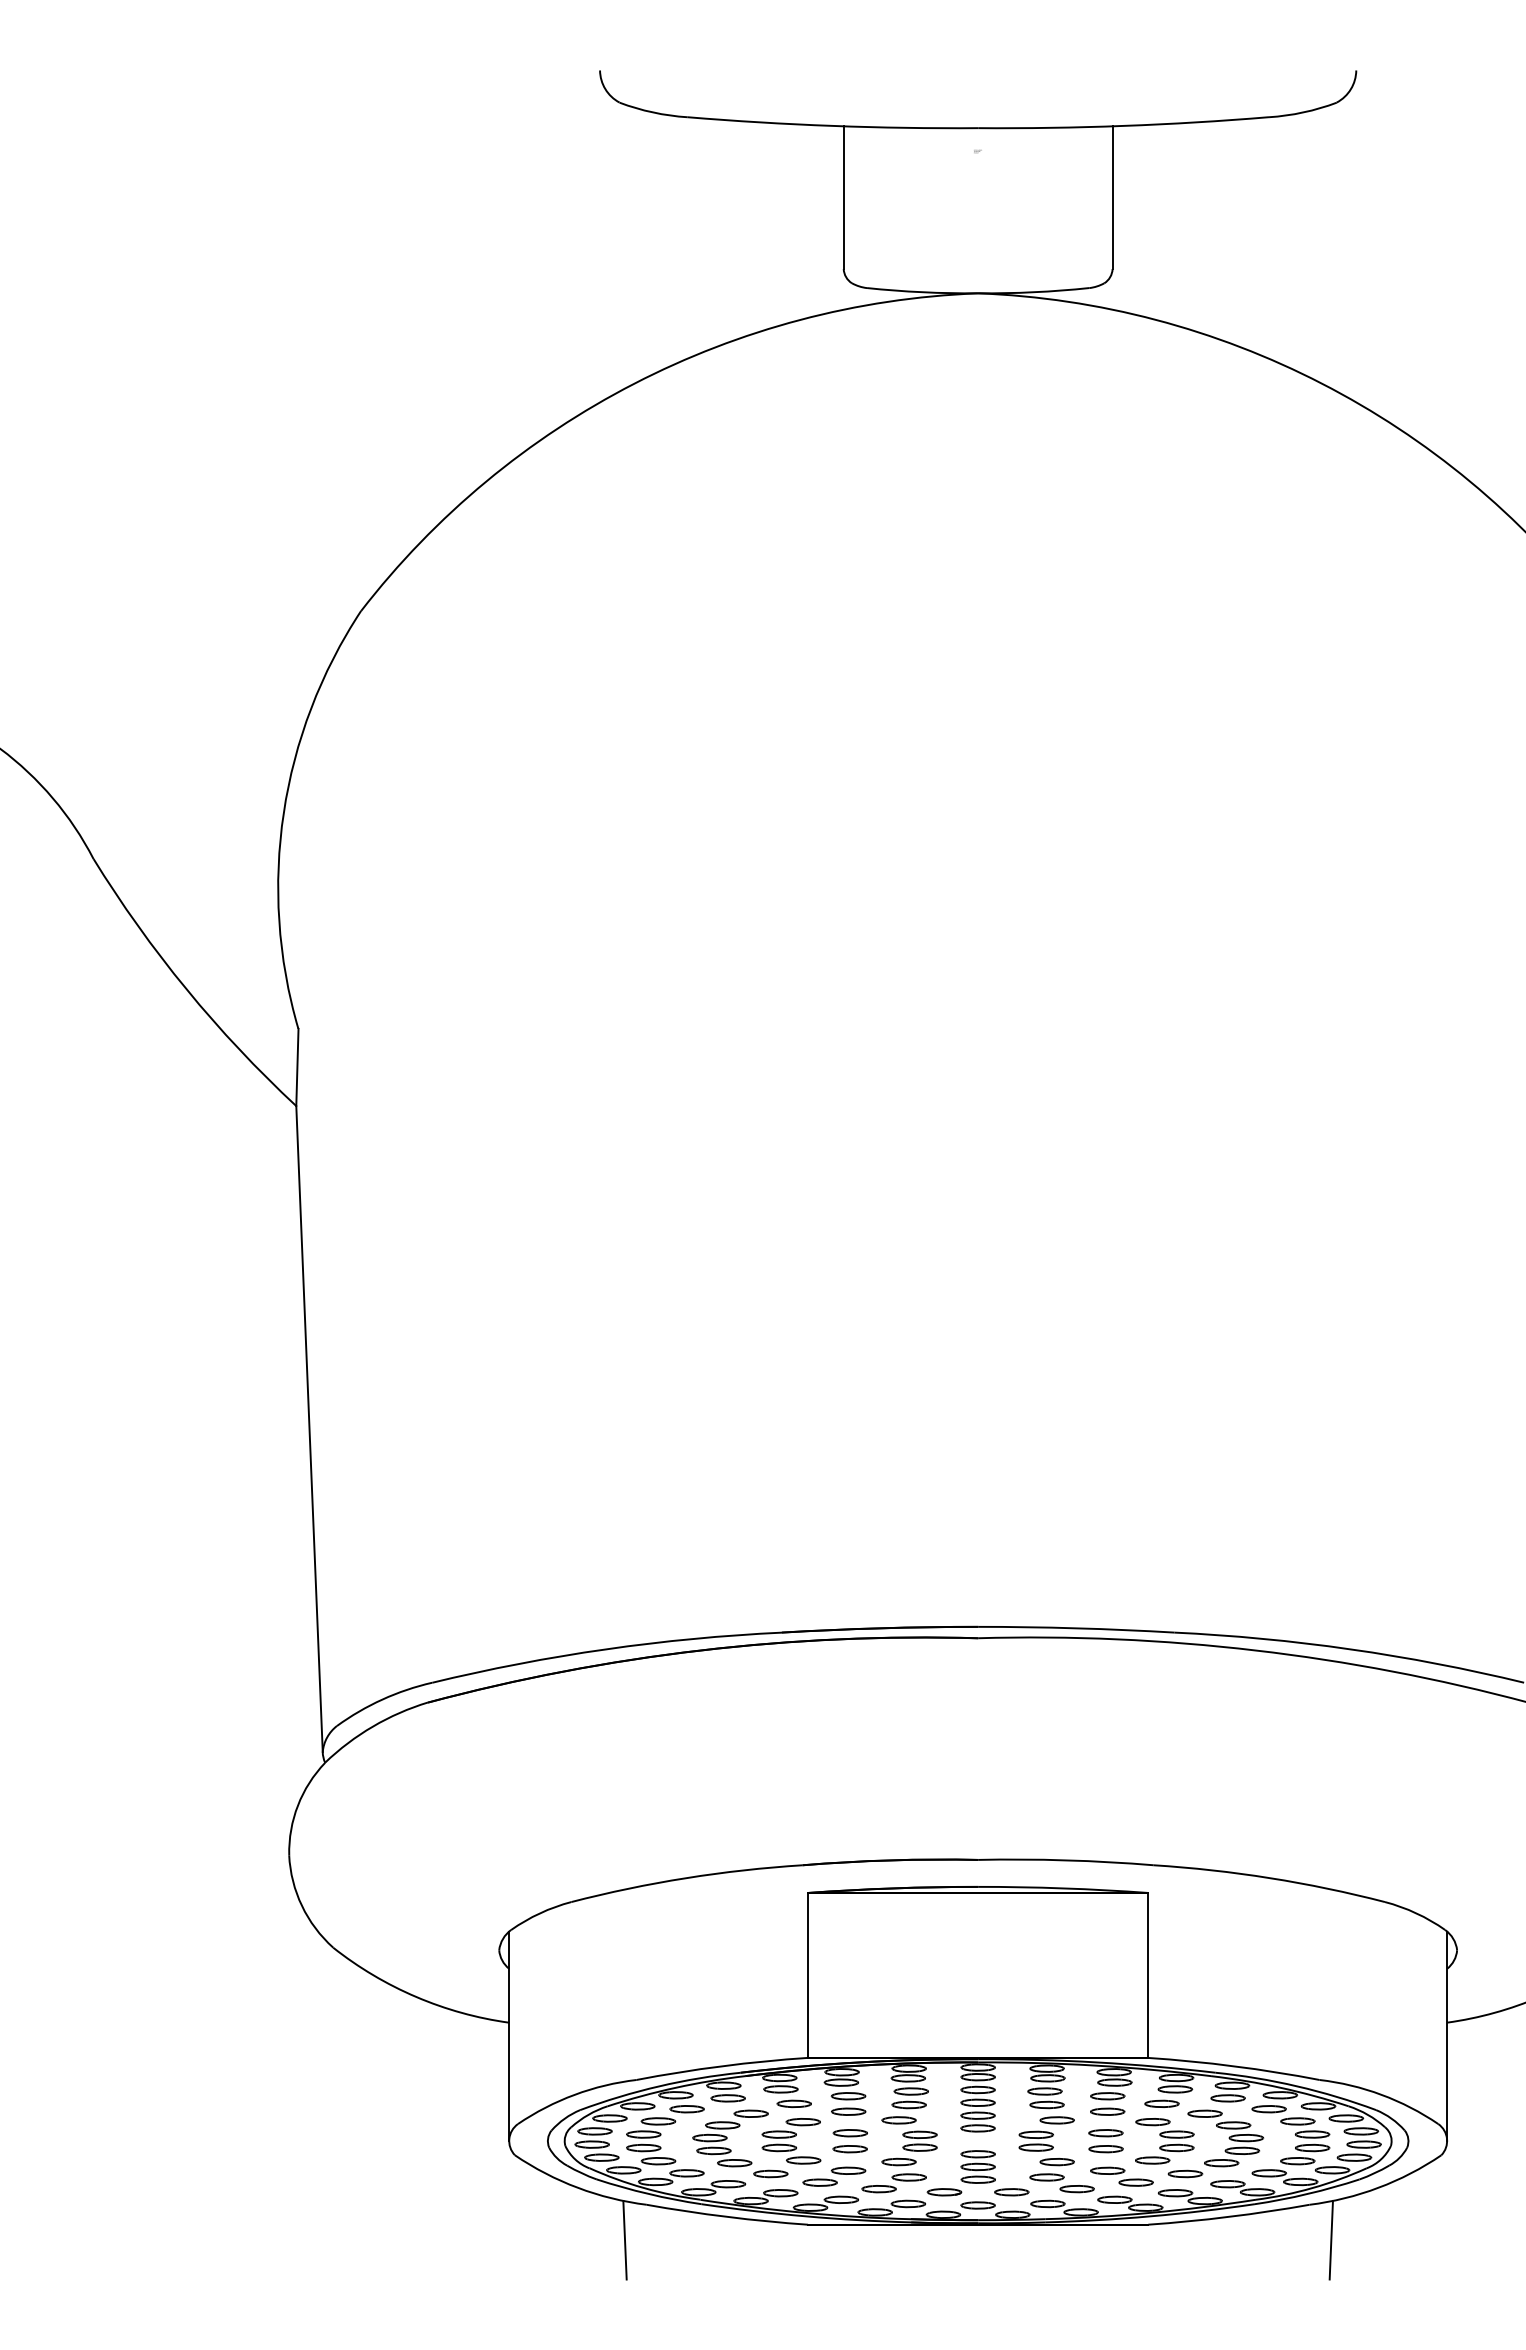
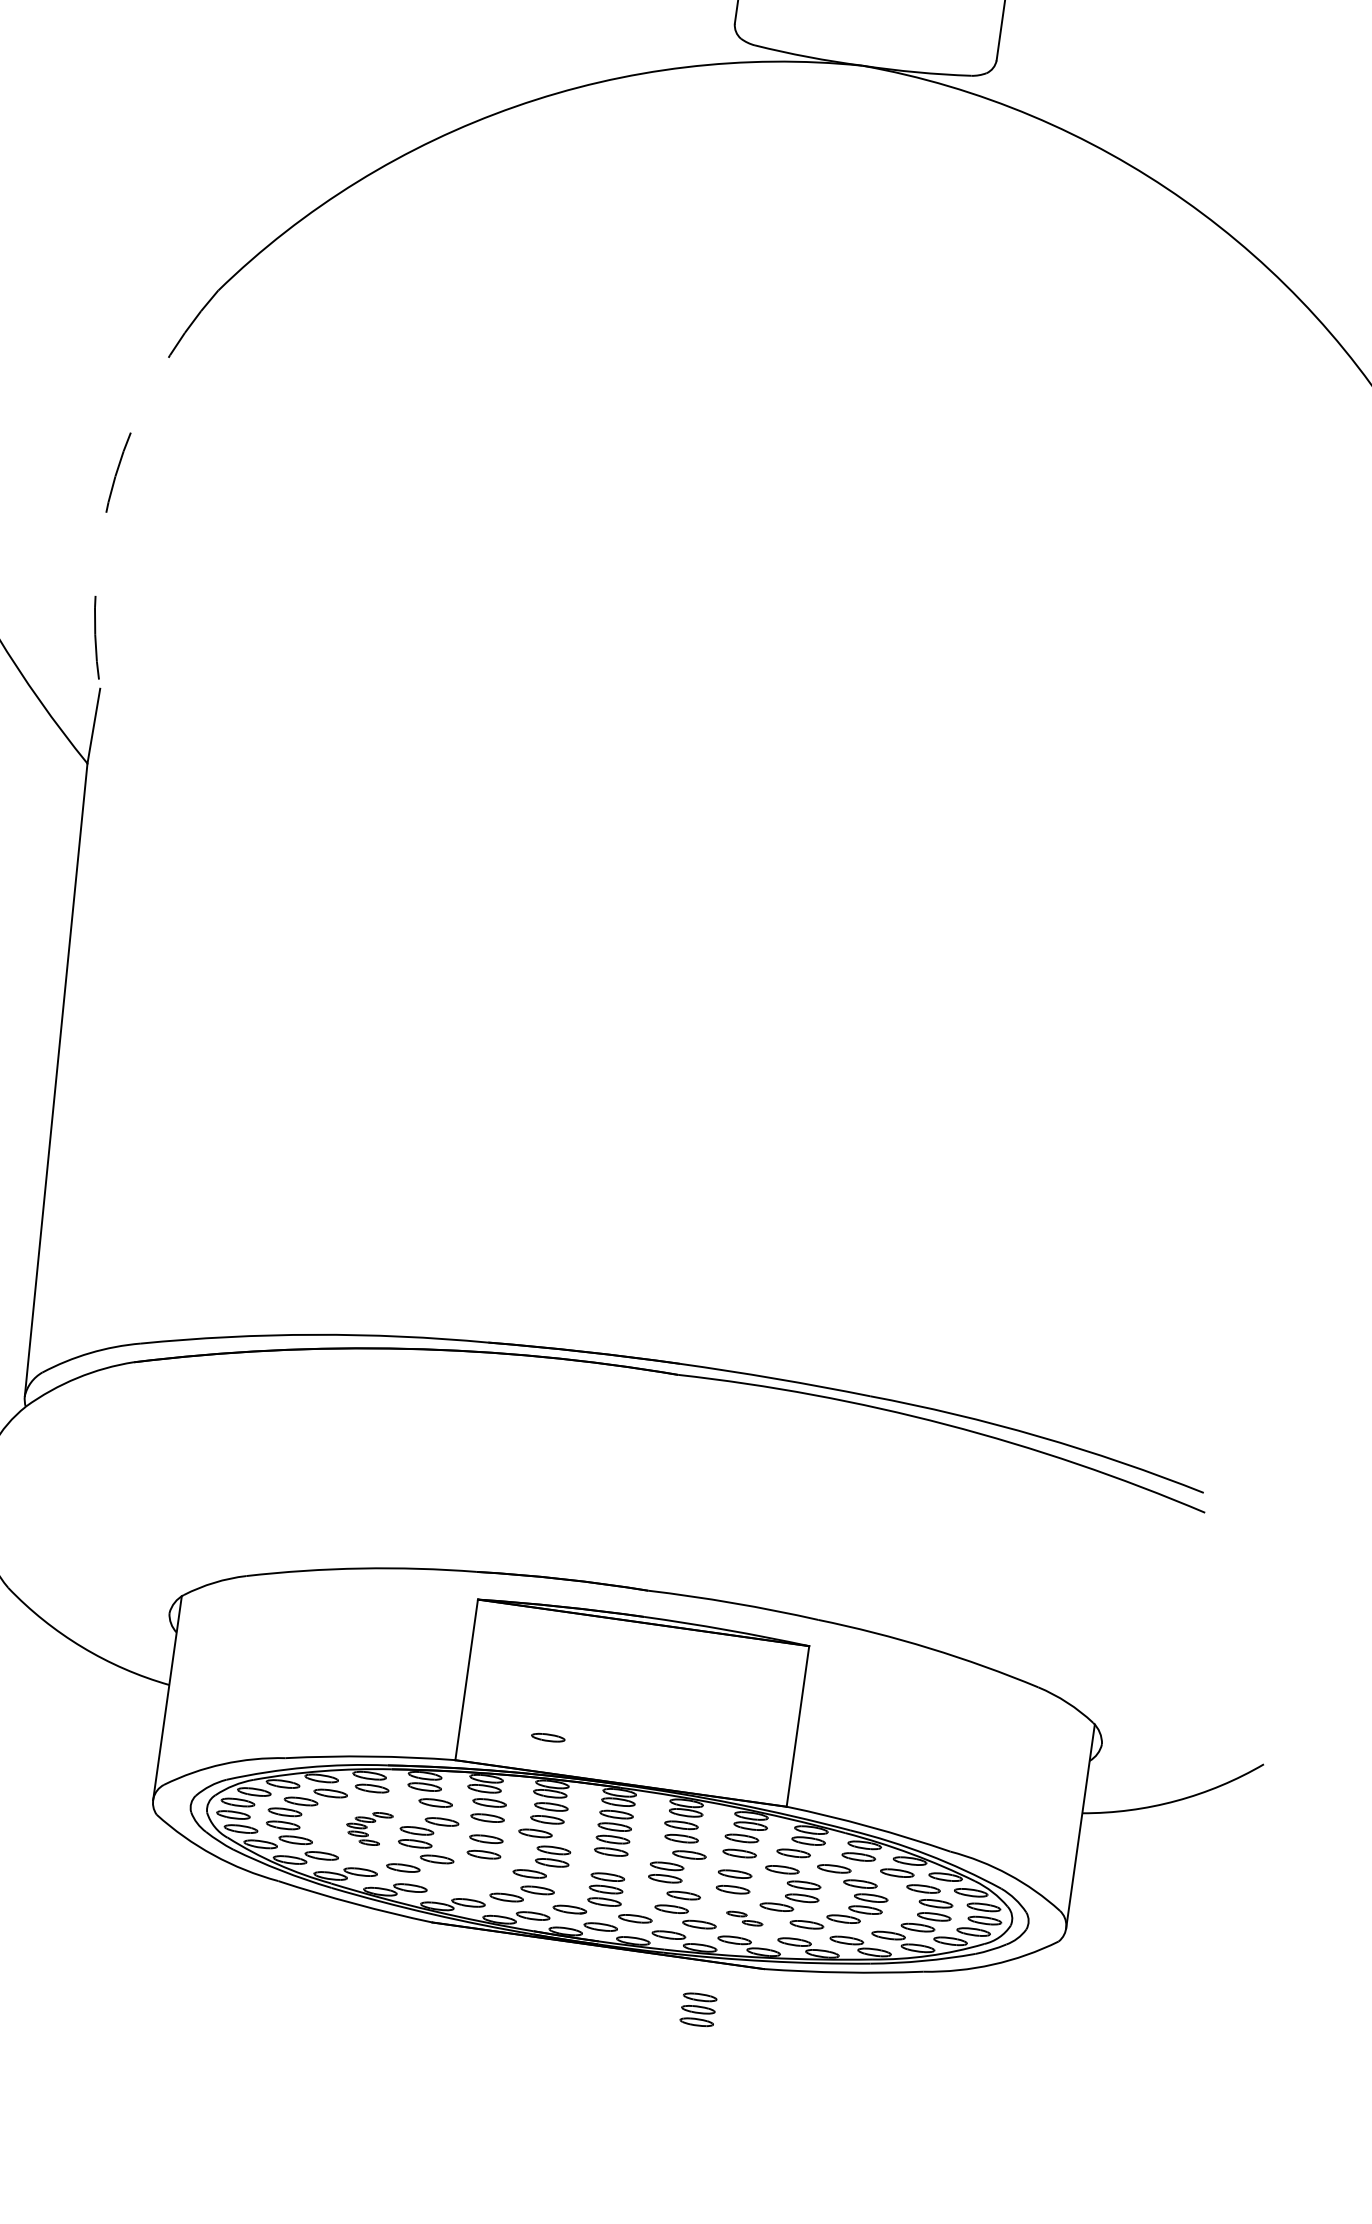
arc: (283, 812) -> (115, 476), solid -> dashed
part: (897, 2022) -> (547, 1737), added
part: (730, 2138) -> (368, 1827), size x0.6
part: (834, 2176) -> (464, 1879), removed
part: (1121, 2176) -> (744, 1918), size x0.6
line: (624, 2239) -> (251, 1911), removed
line: (1330, 2239) -> (939, 2008), removed
part: (1087, 2274) -> (697, 2009), added

